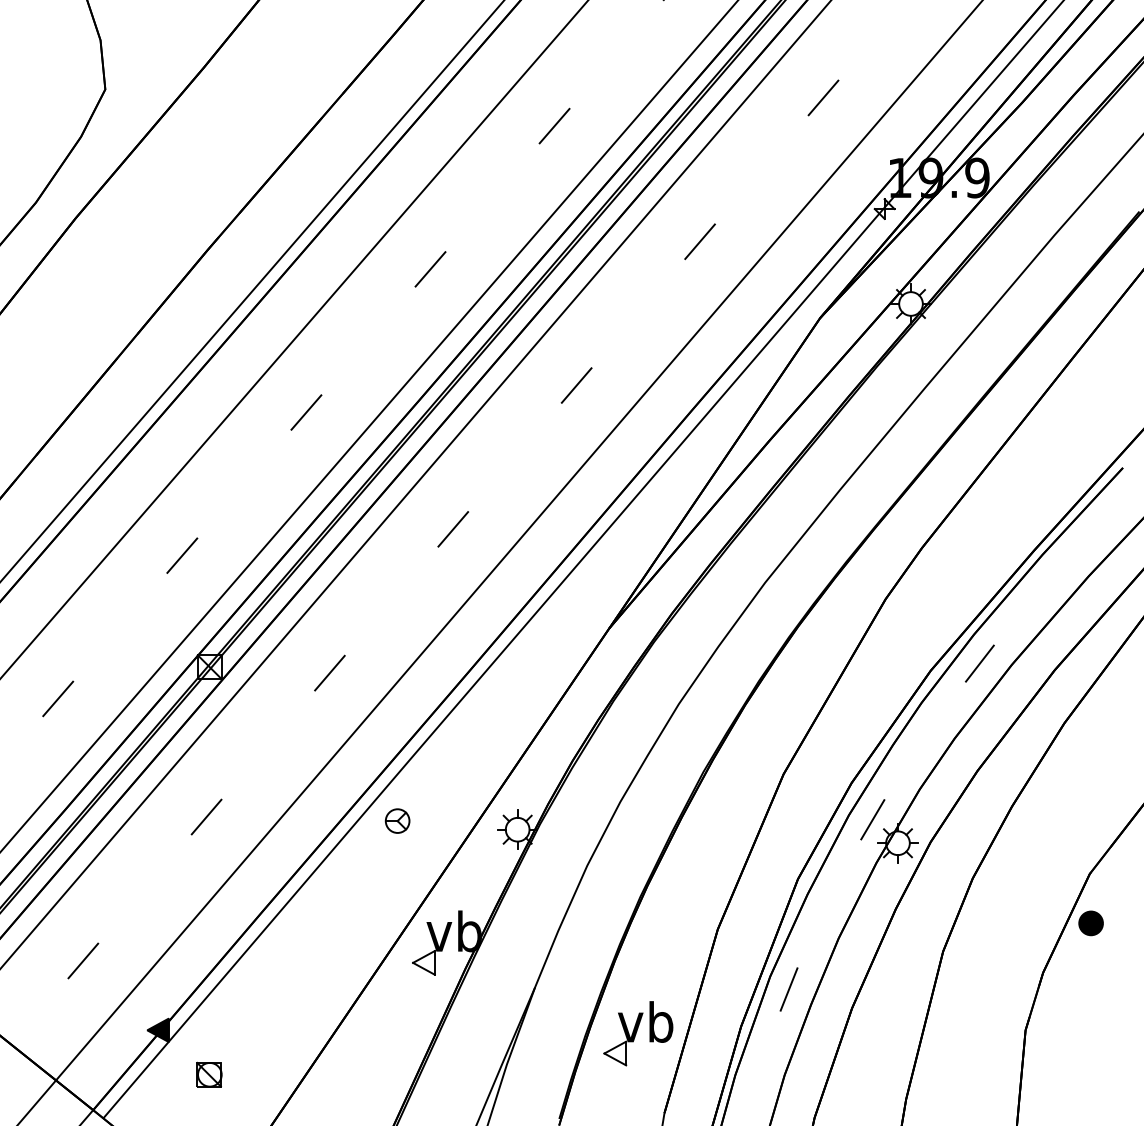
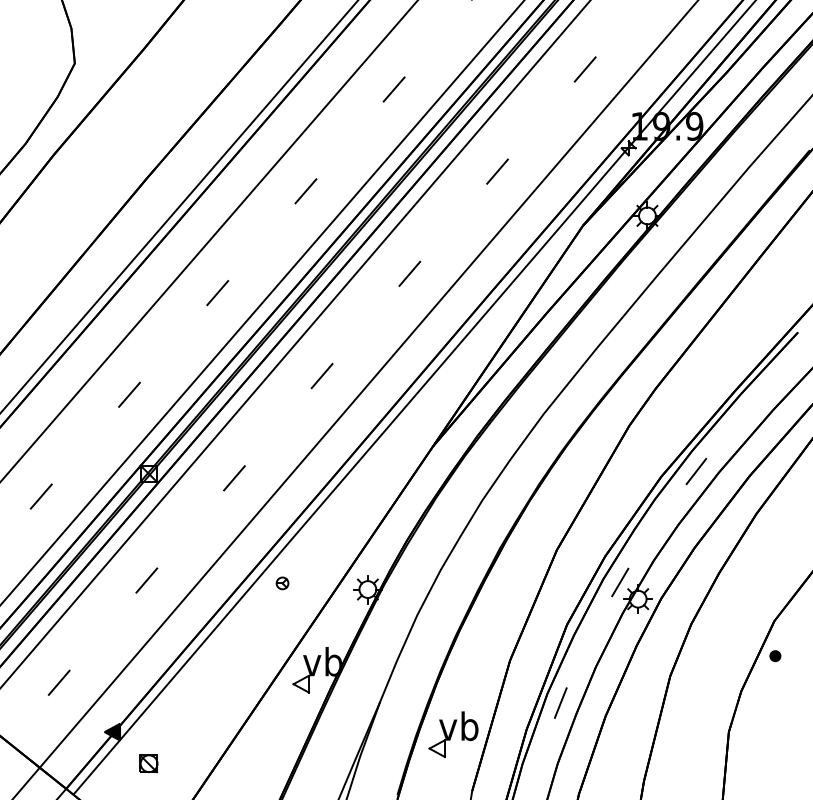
part: (397, 820) -> (282, 583), size x0.7
part: (1090, 923) -> (774, 656), size x0.6

